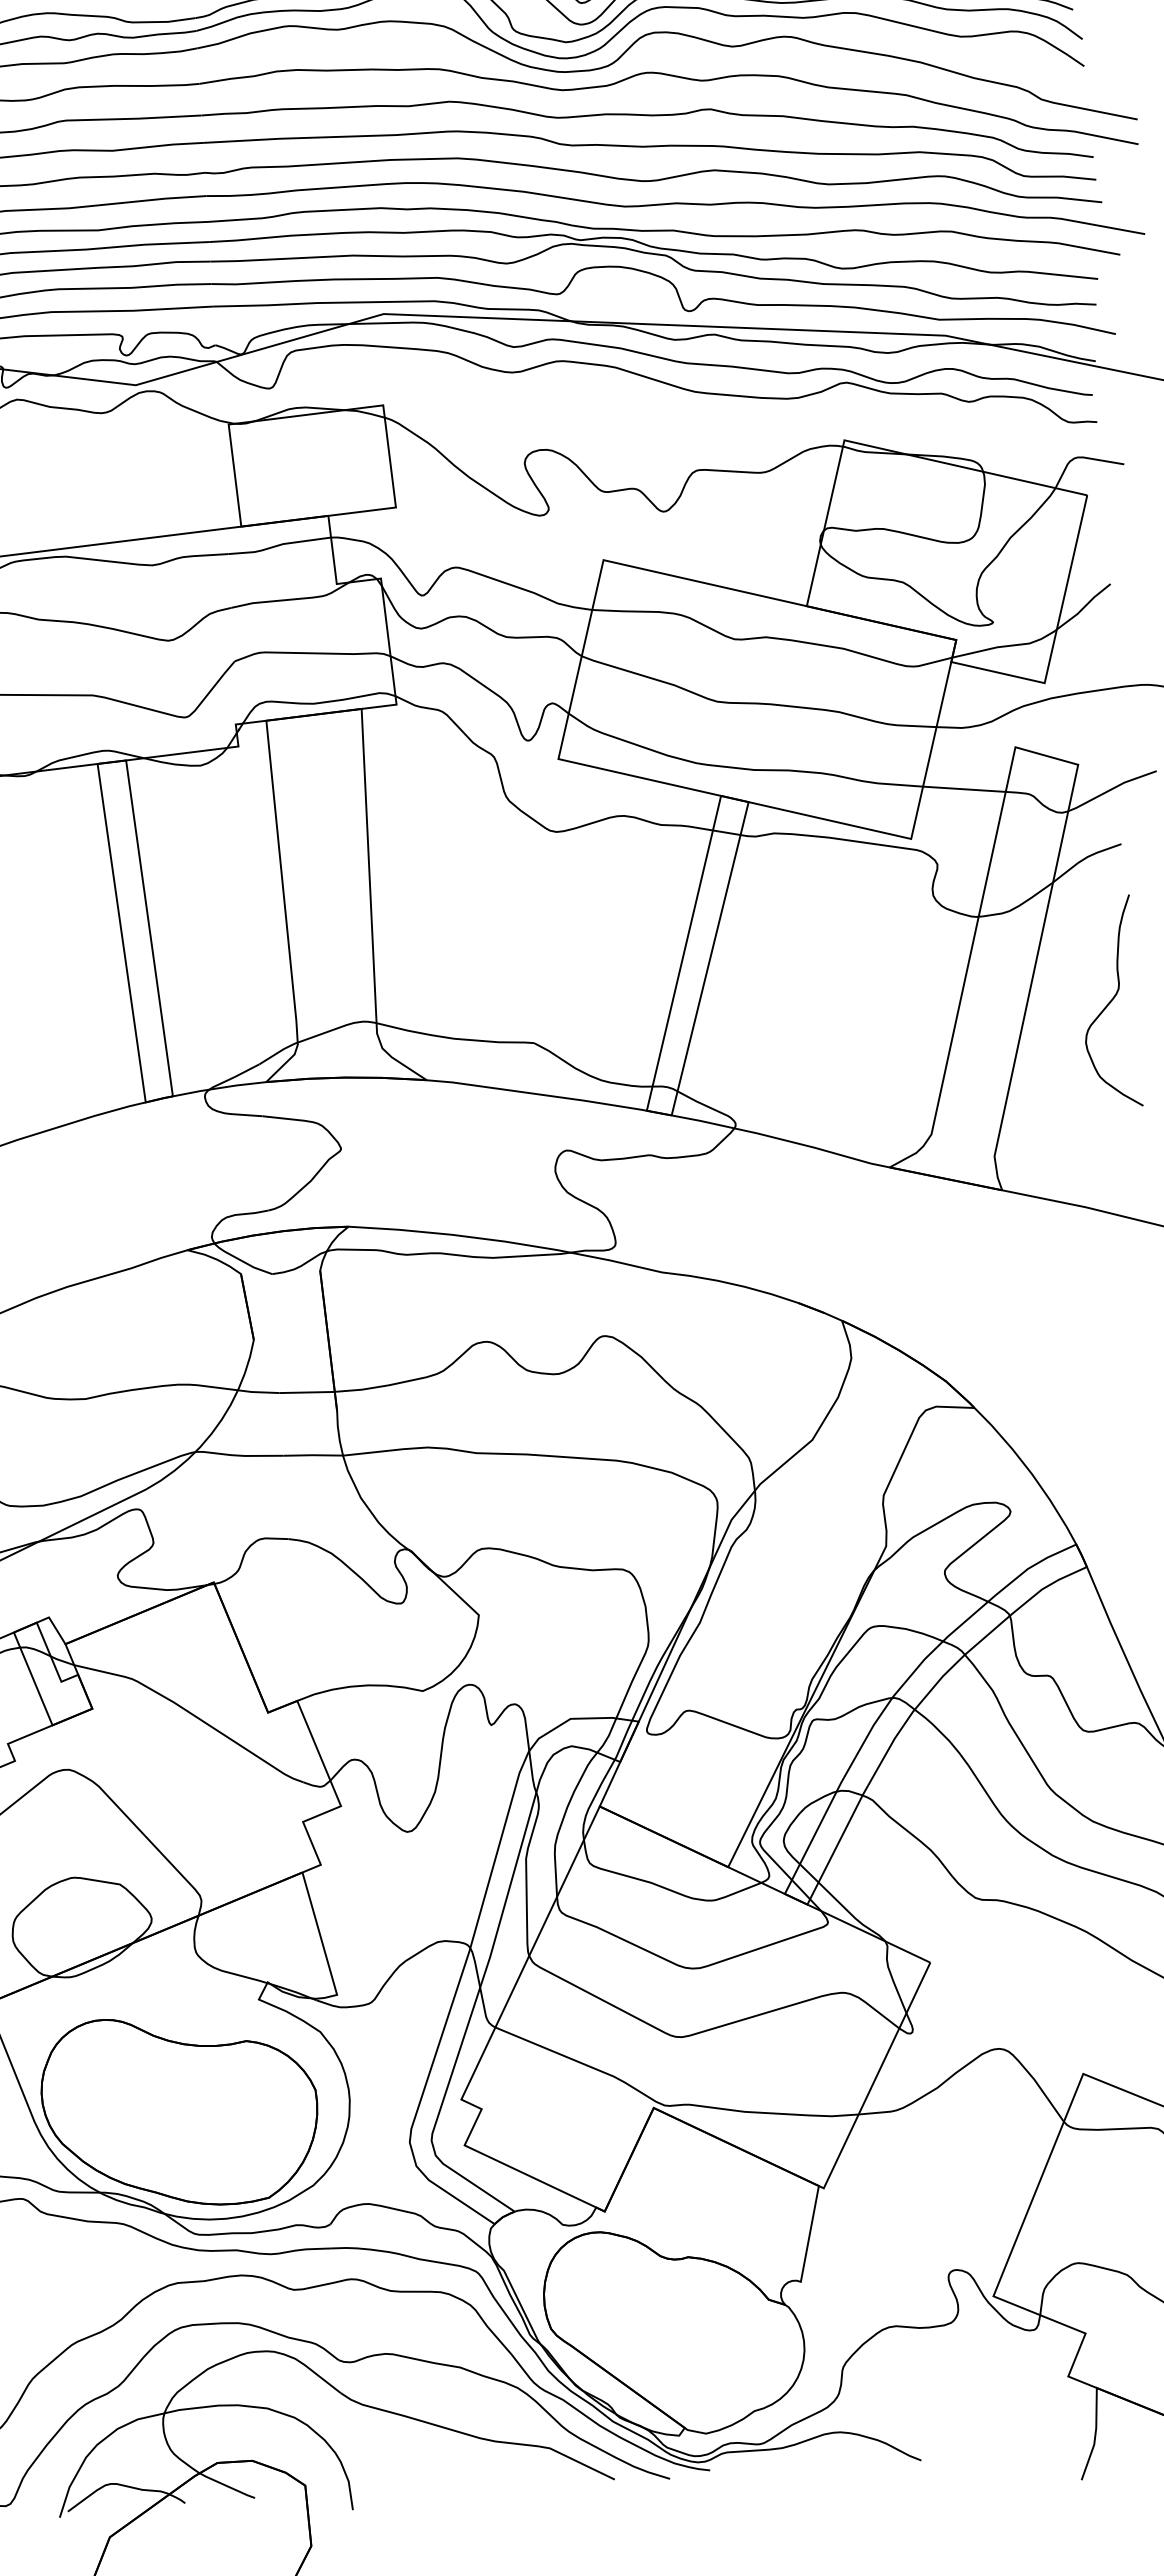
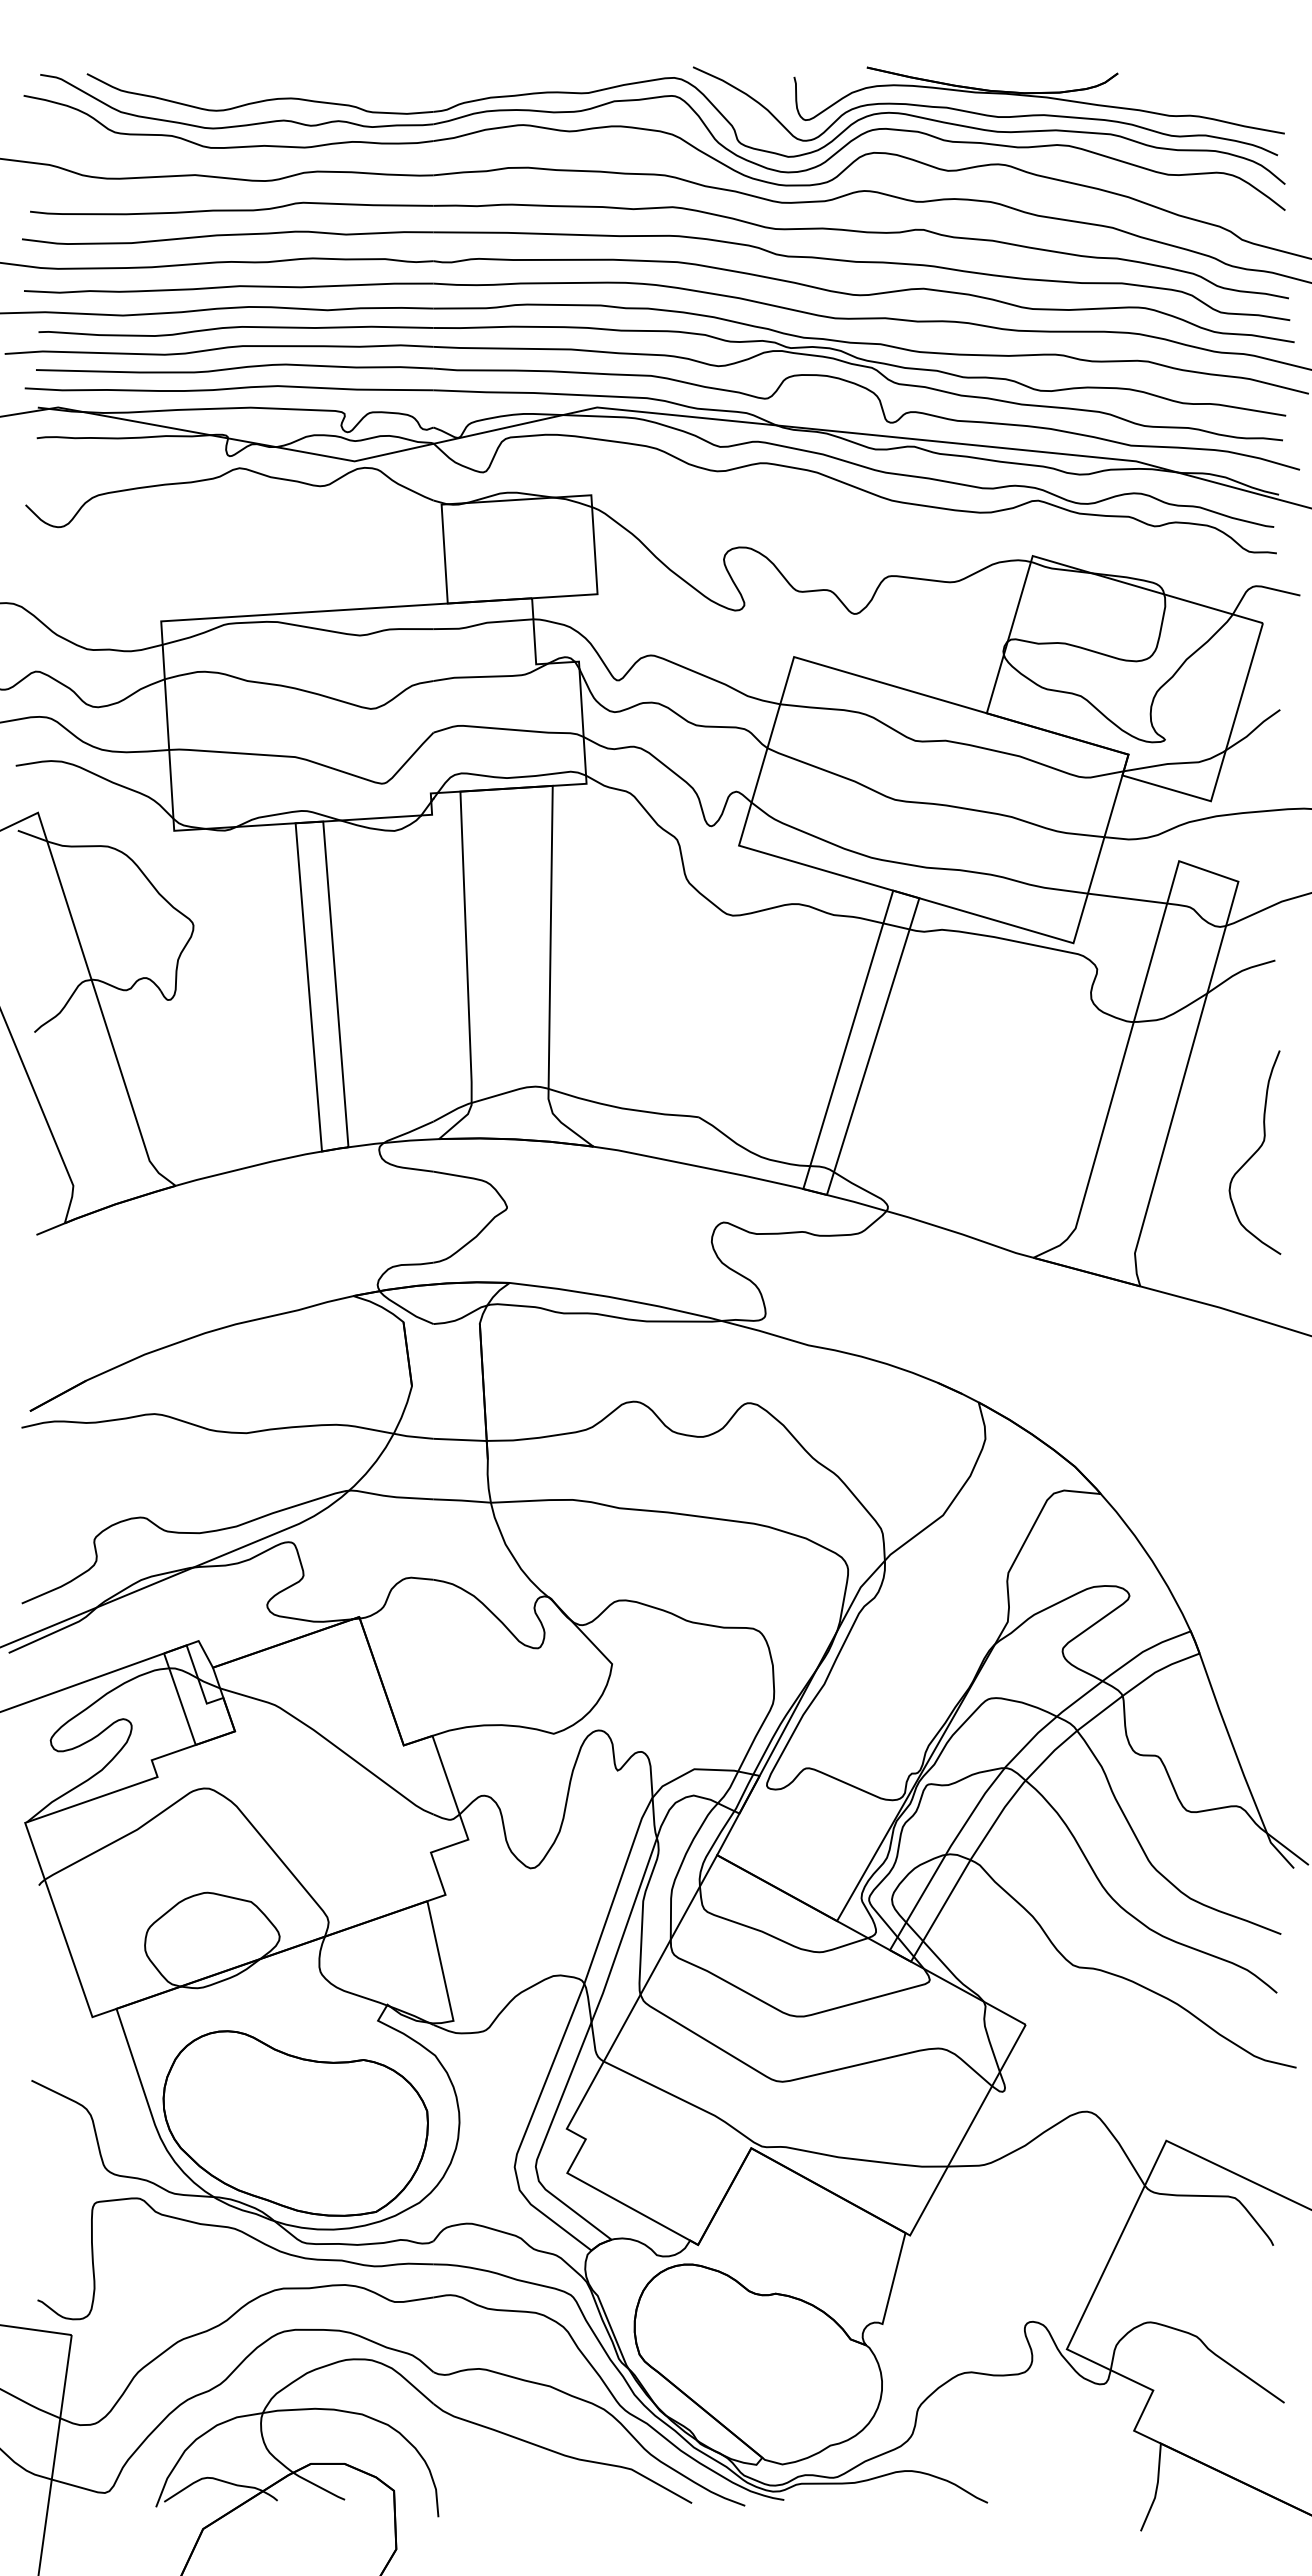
curve: (1109, 1001) -> (1254, 1152), moved

